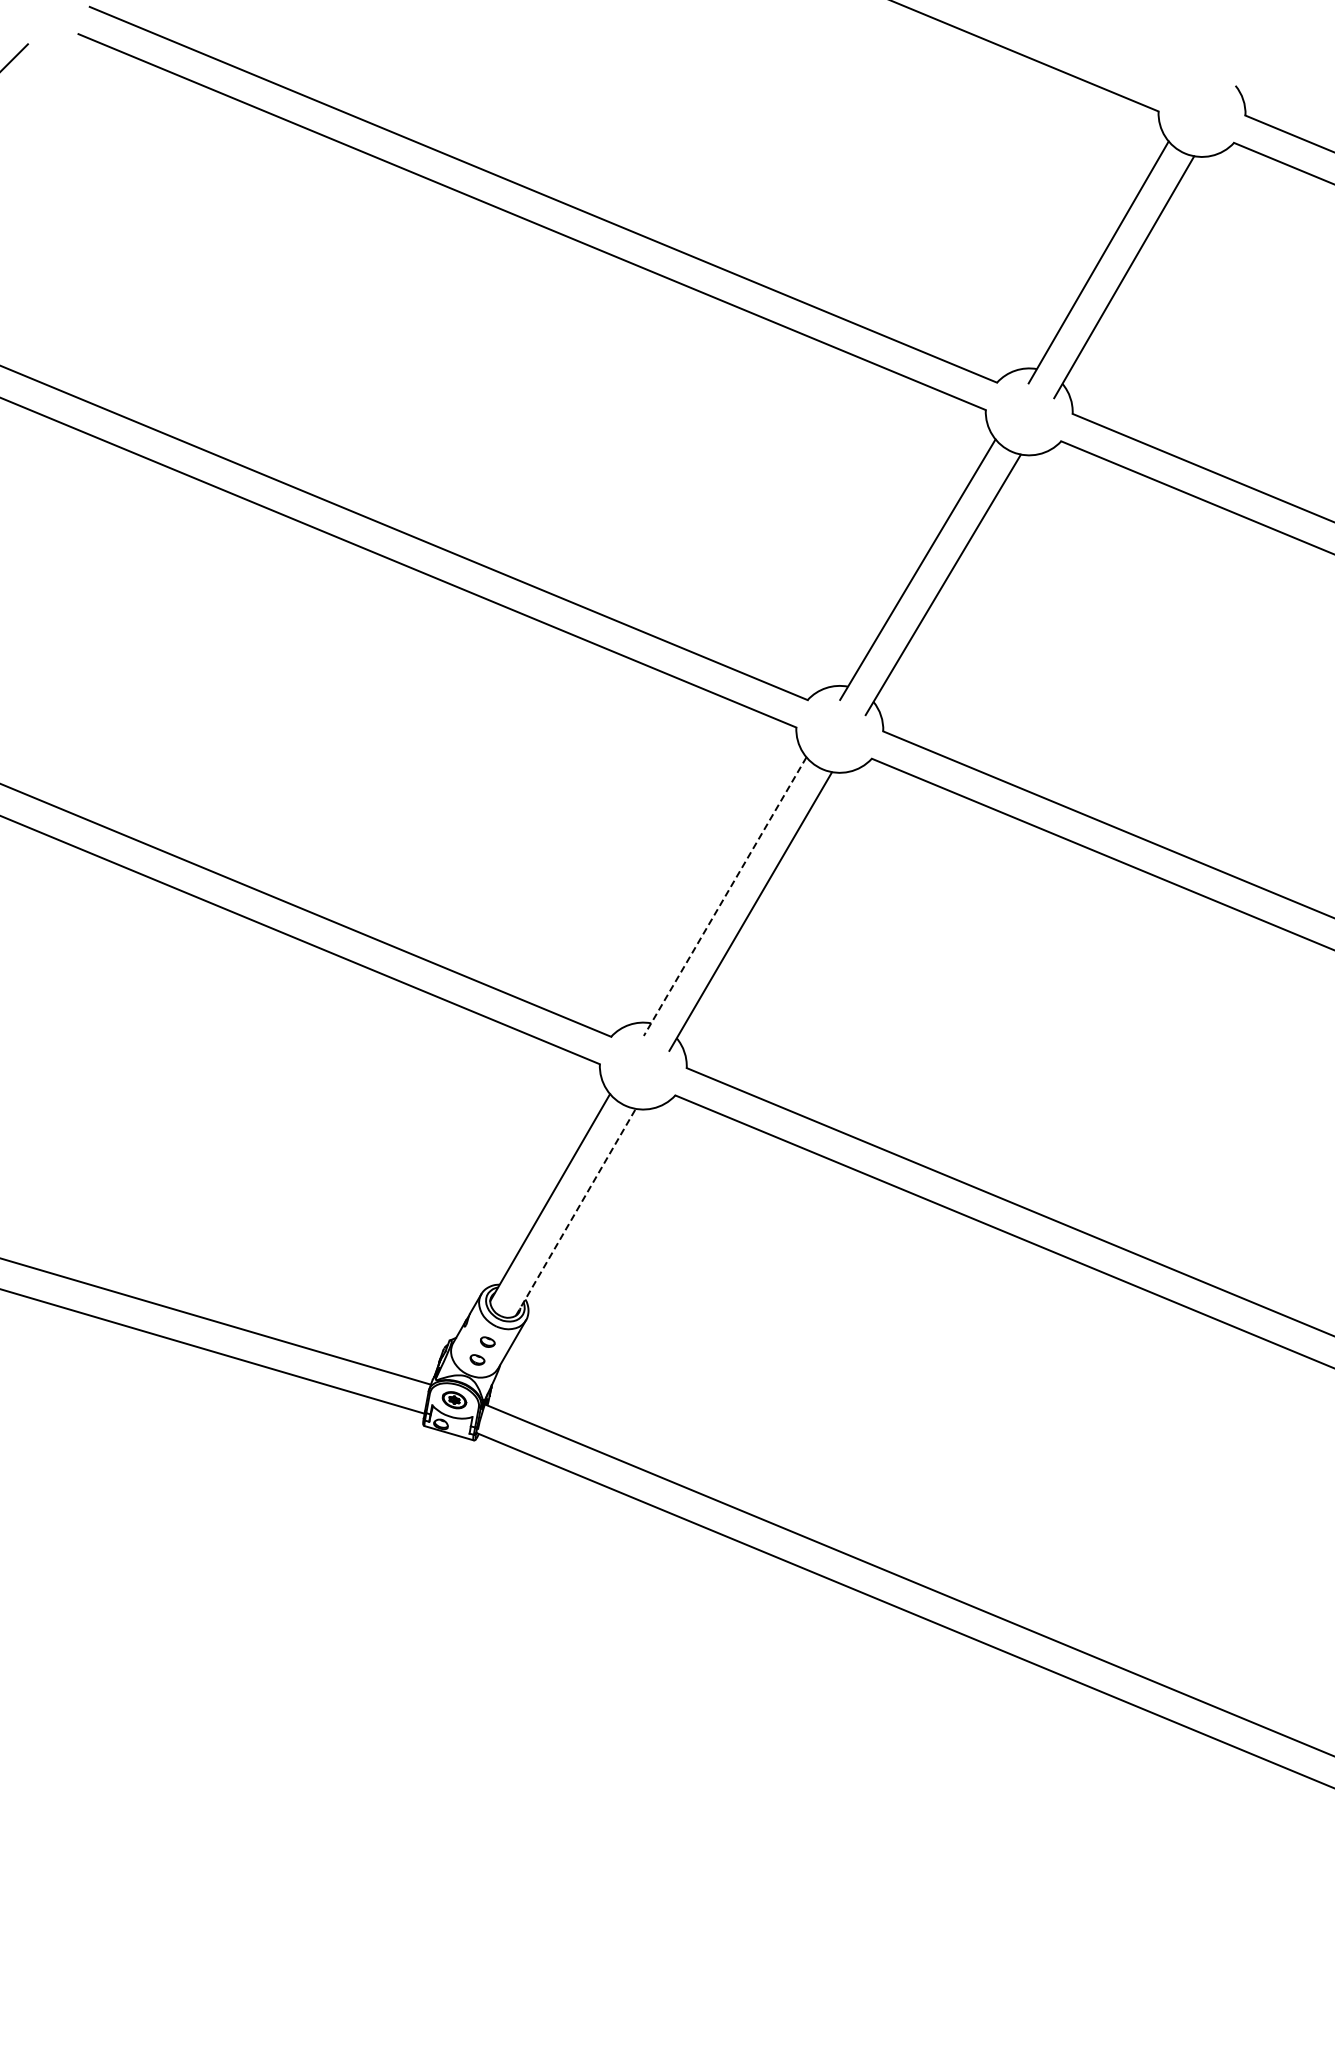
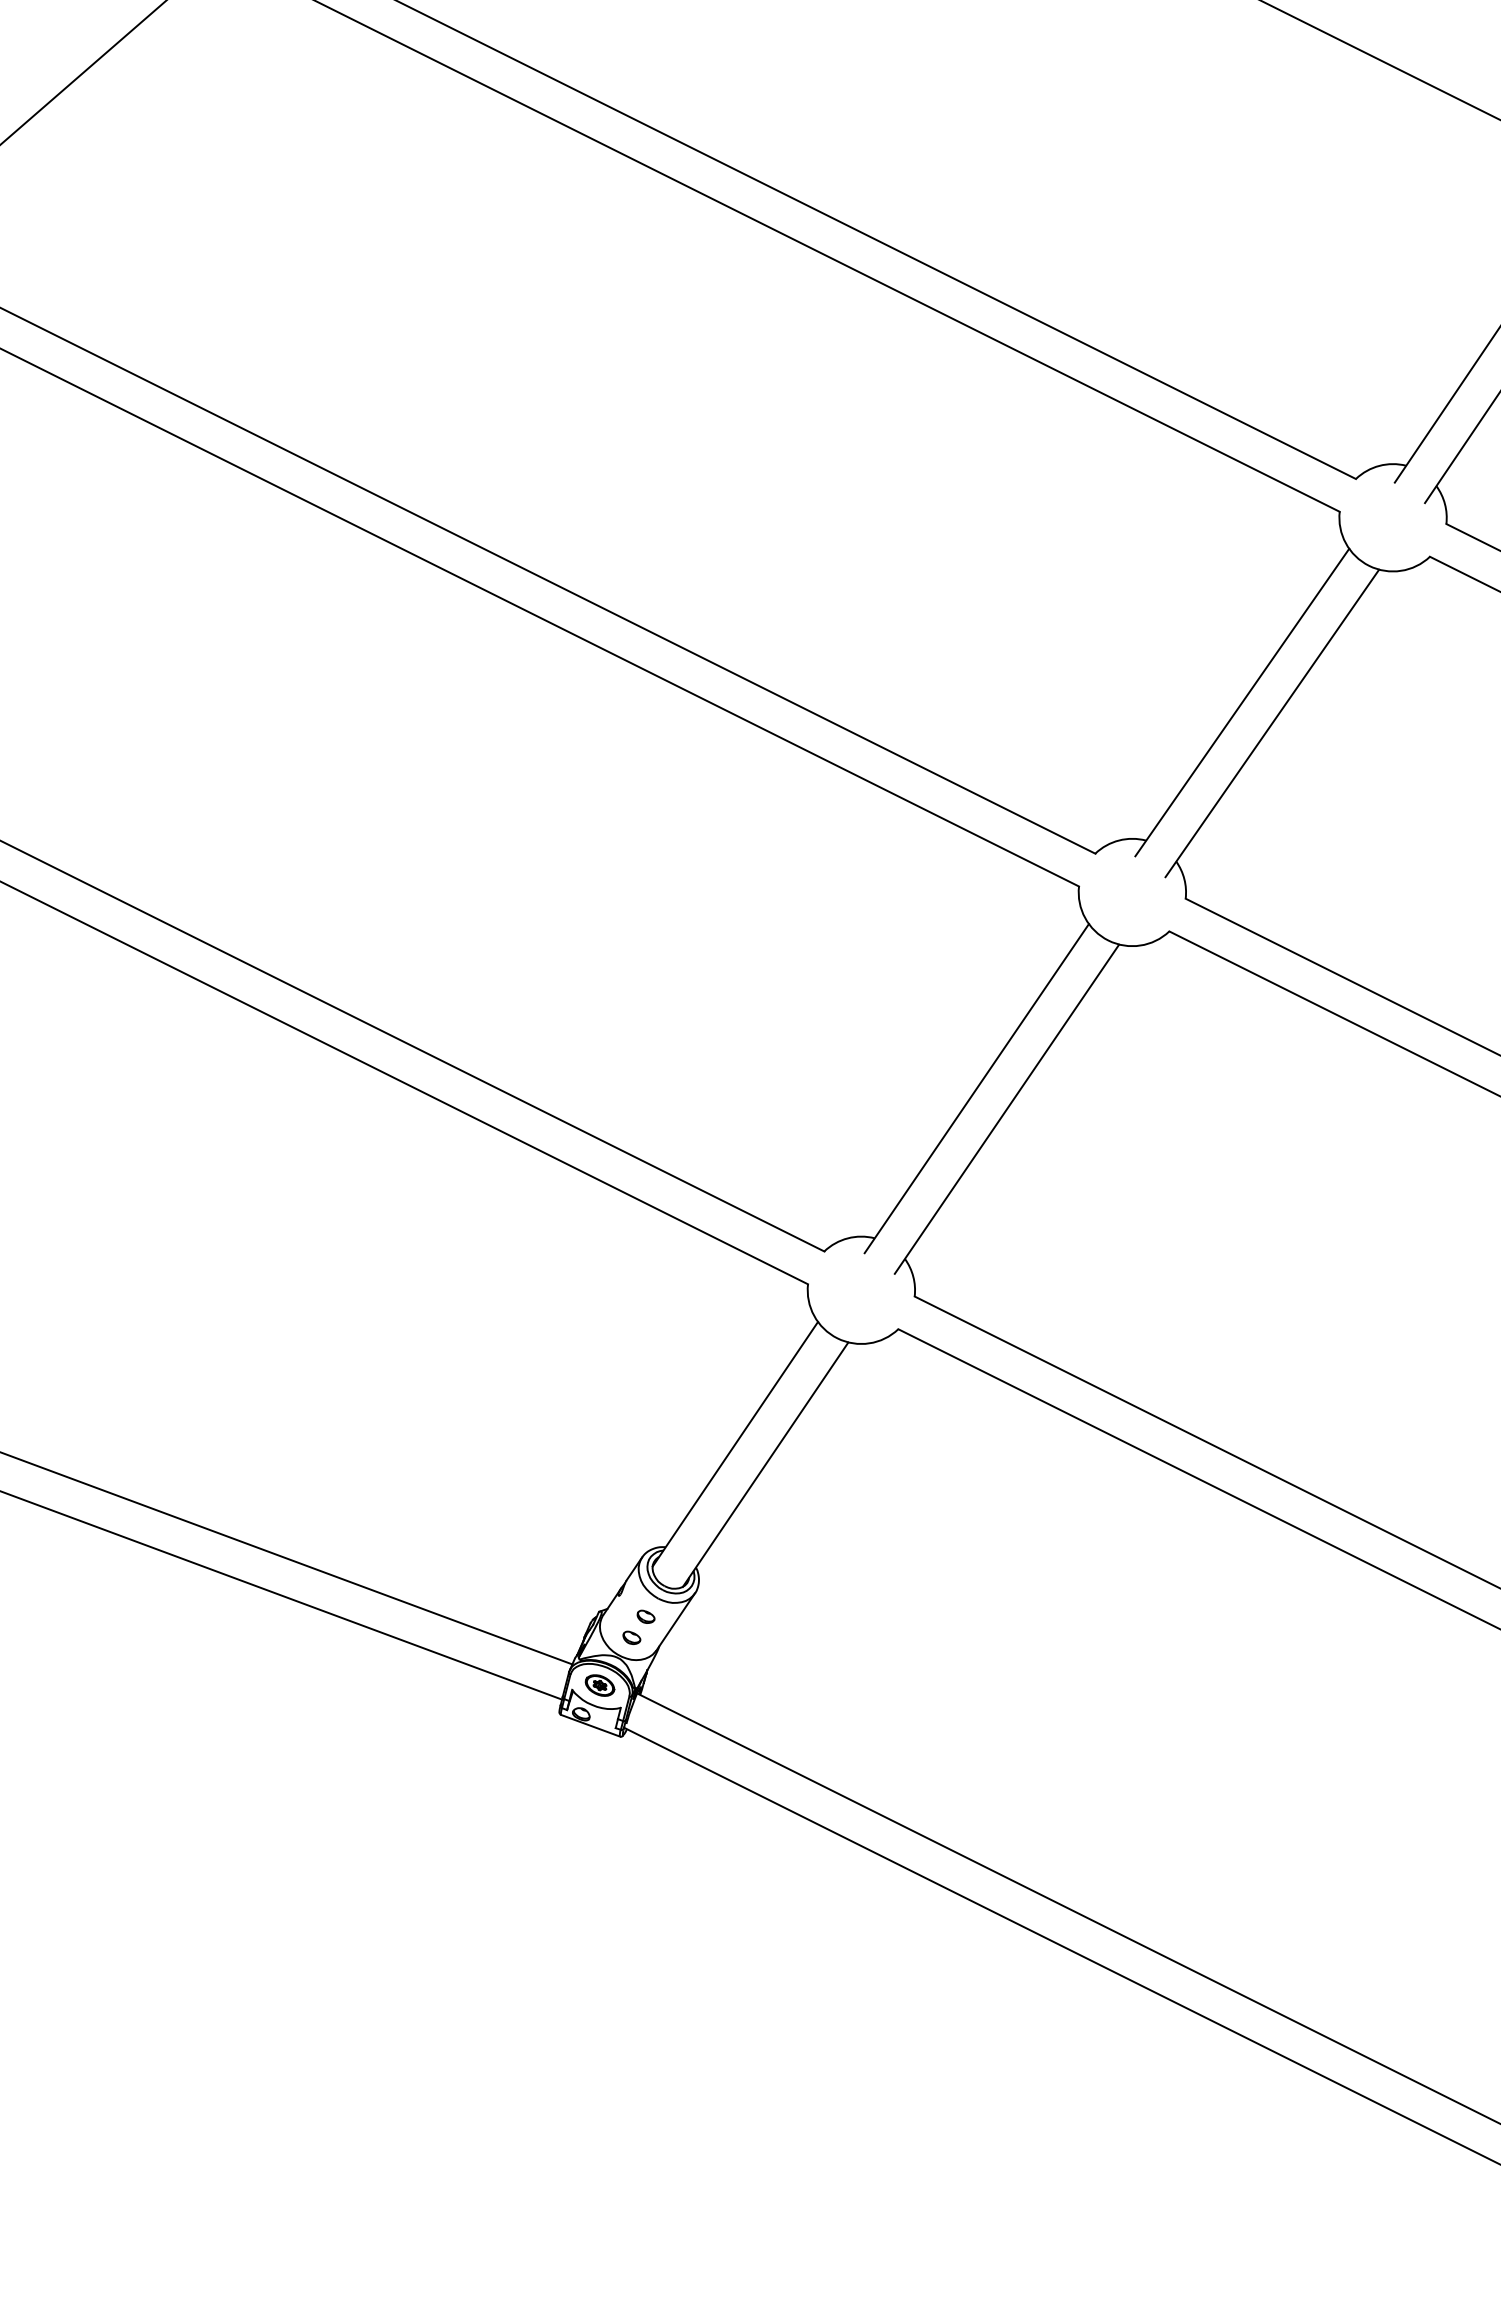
line: (724, 897) -> (975, 1089), dashed -> solid
line: (575, 1212) -> (765, 1464), dashed -> solid

